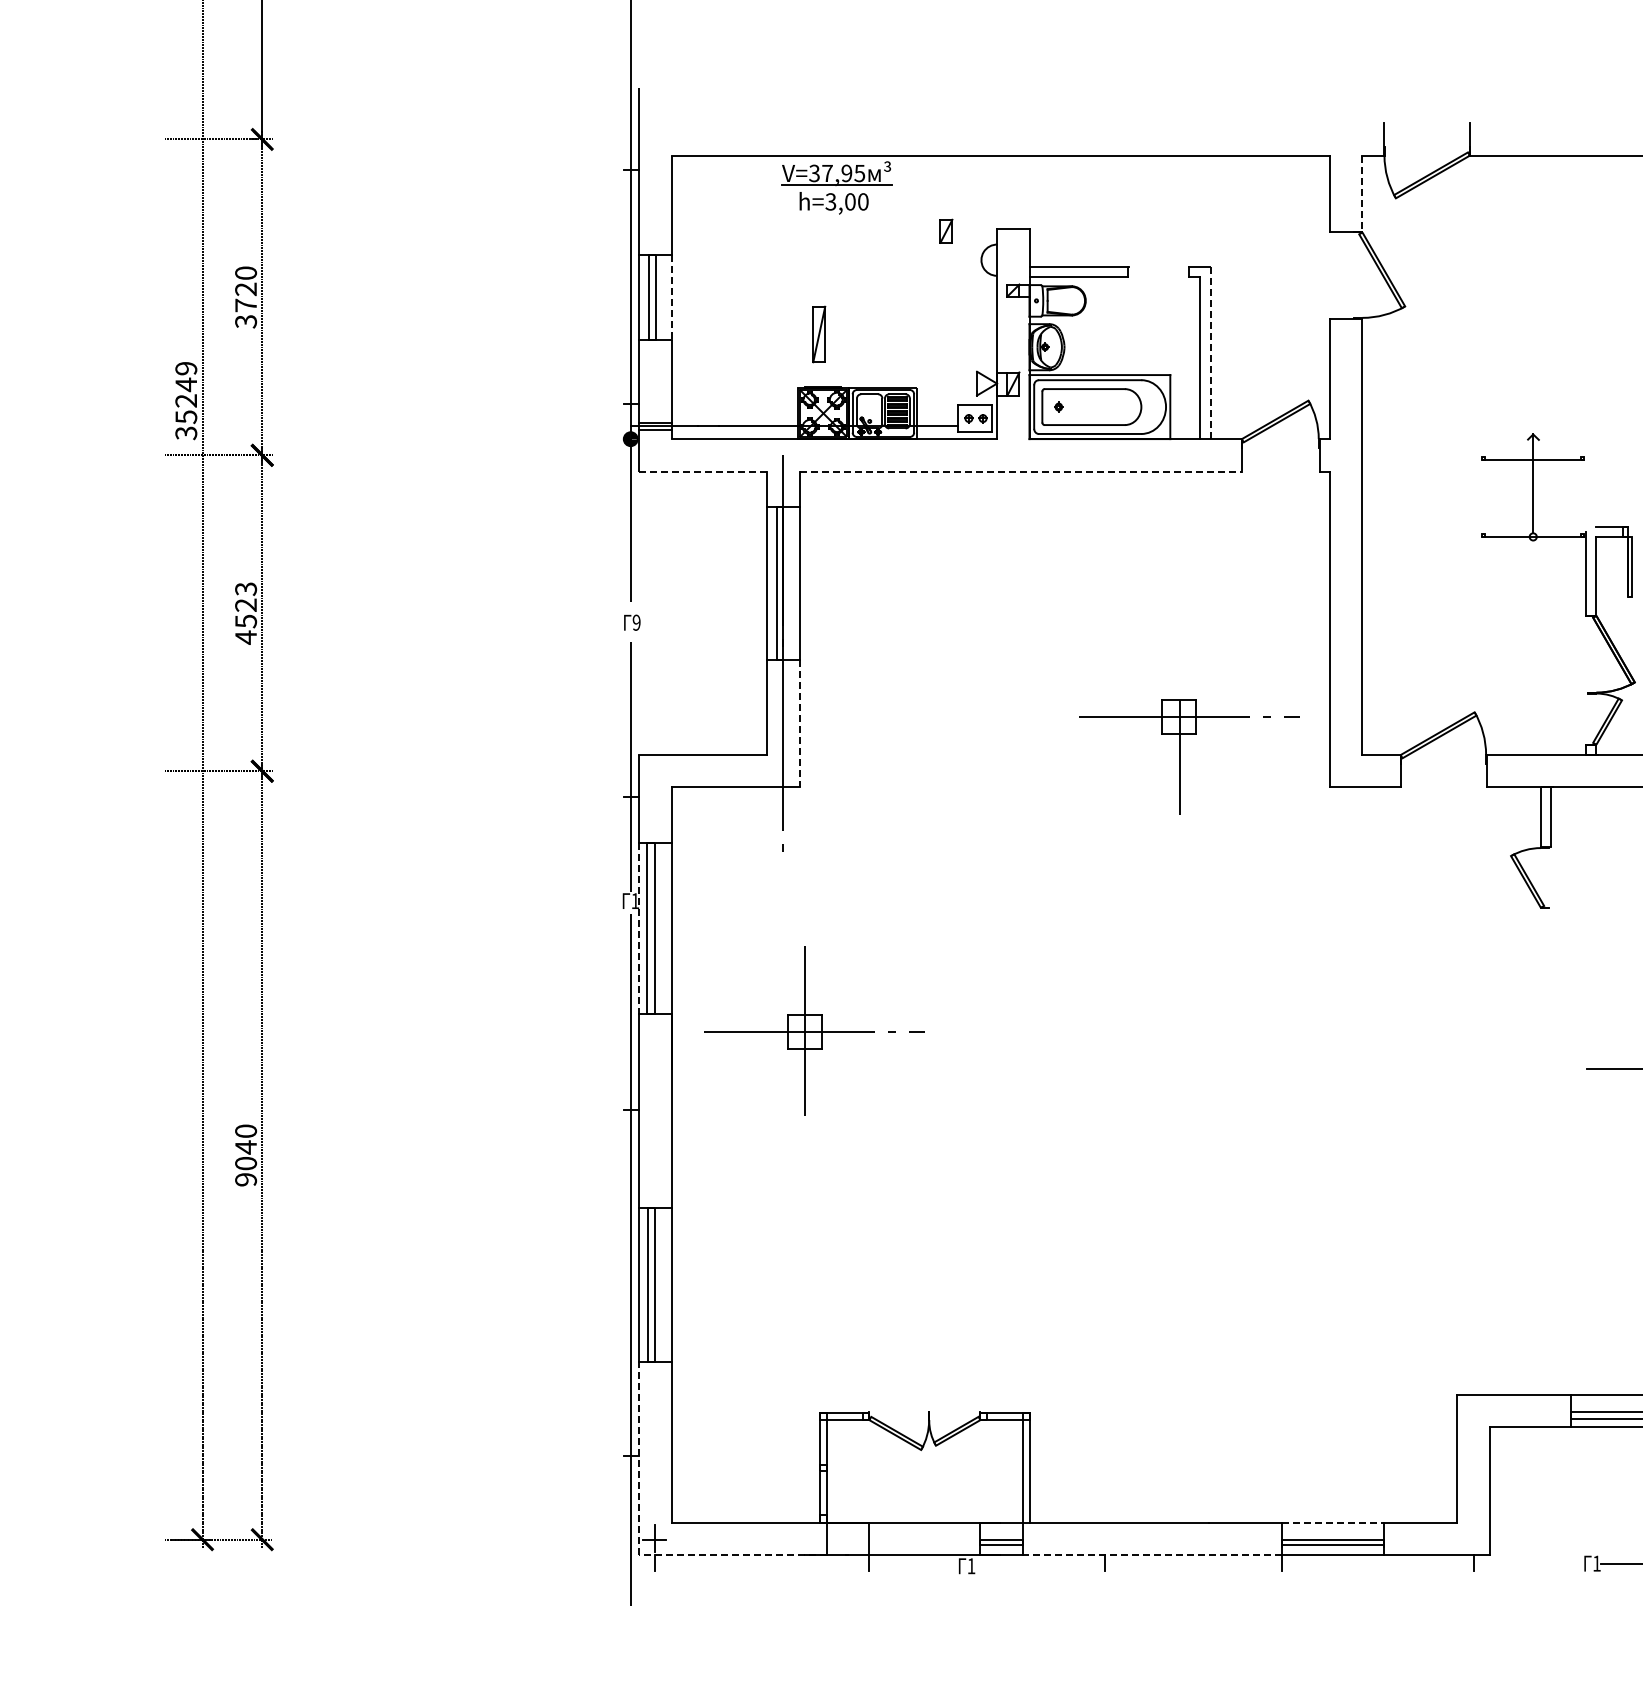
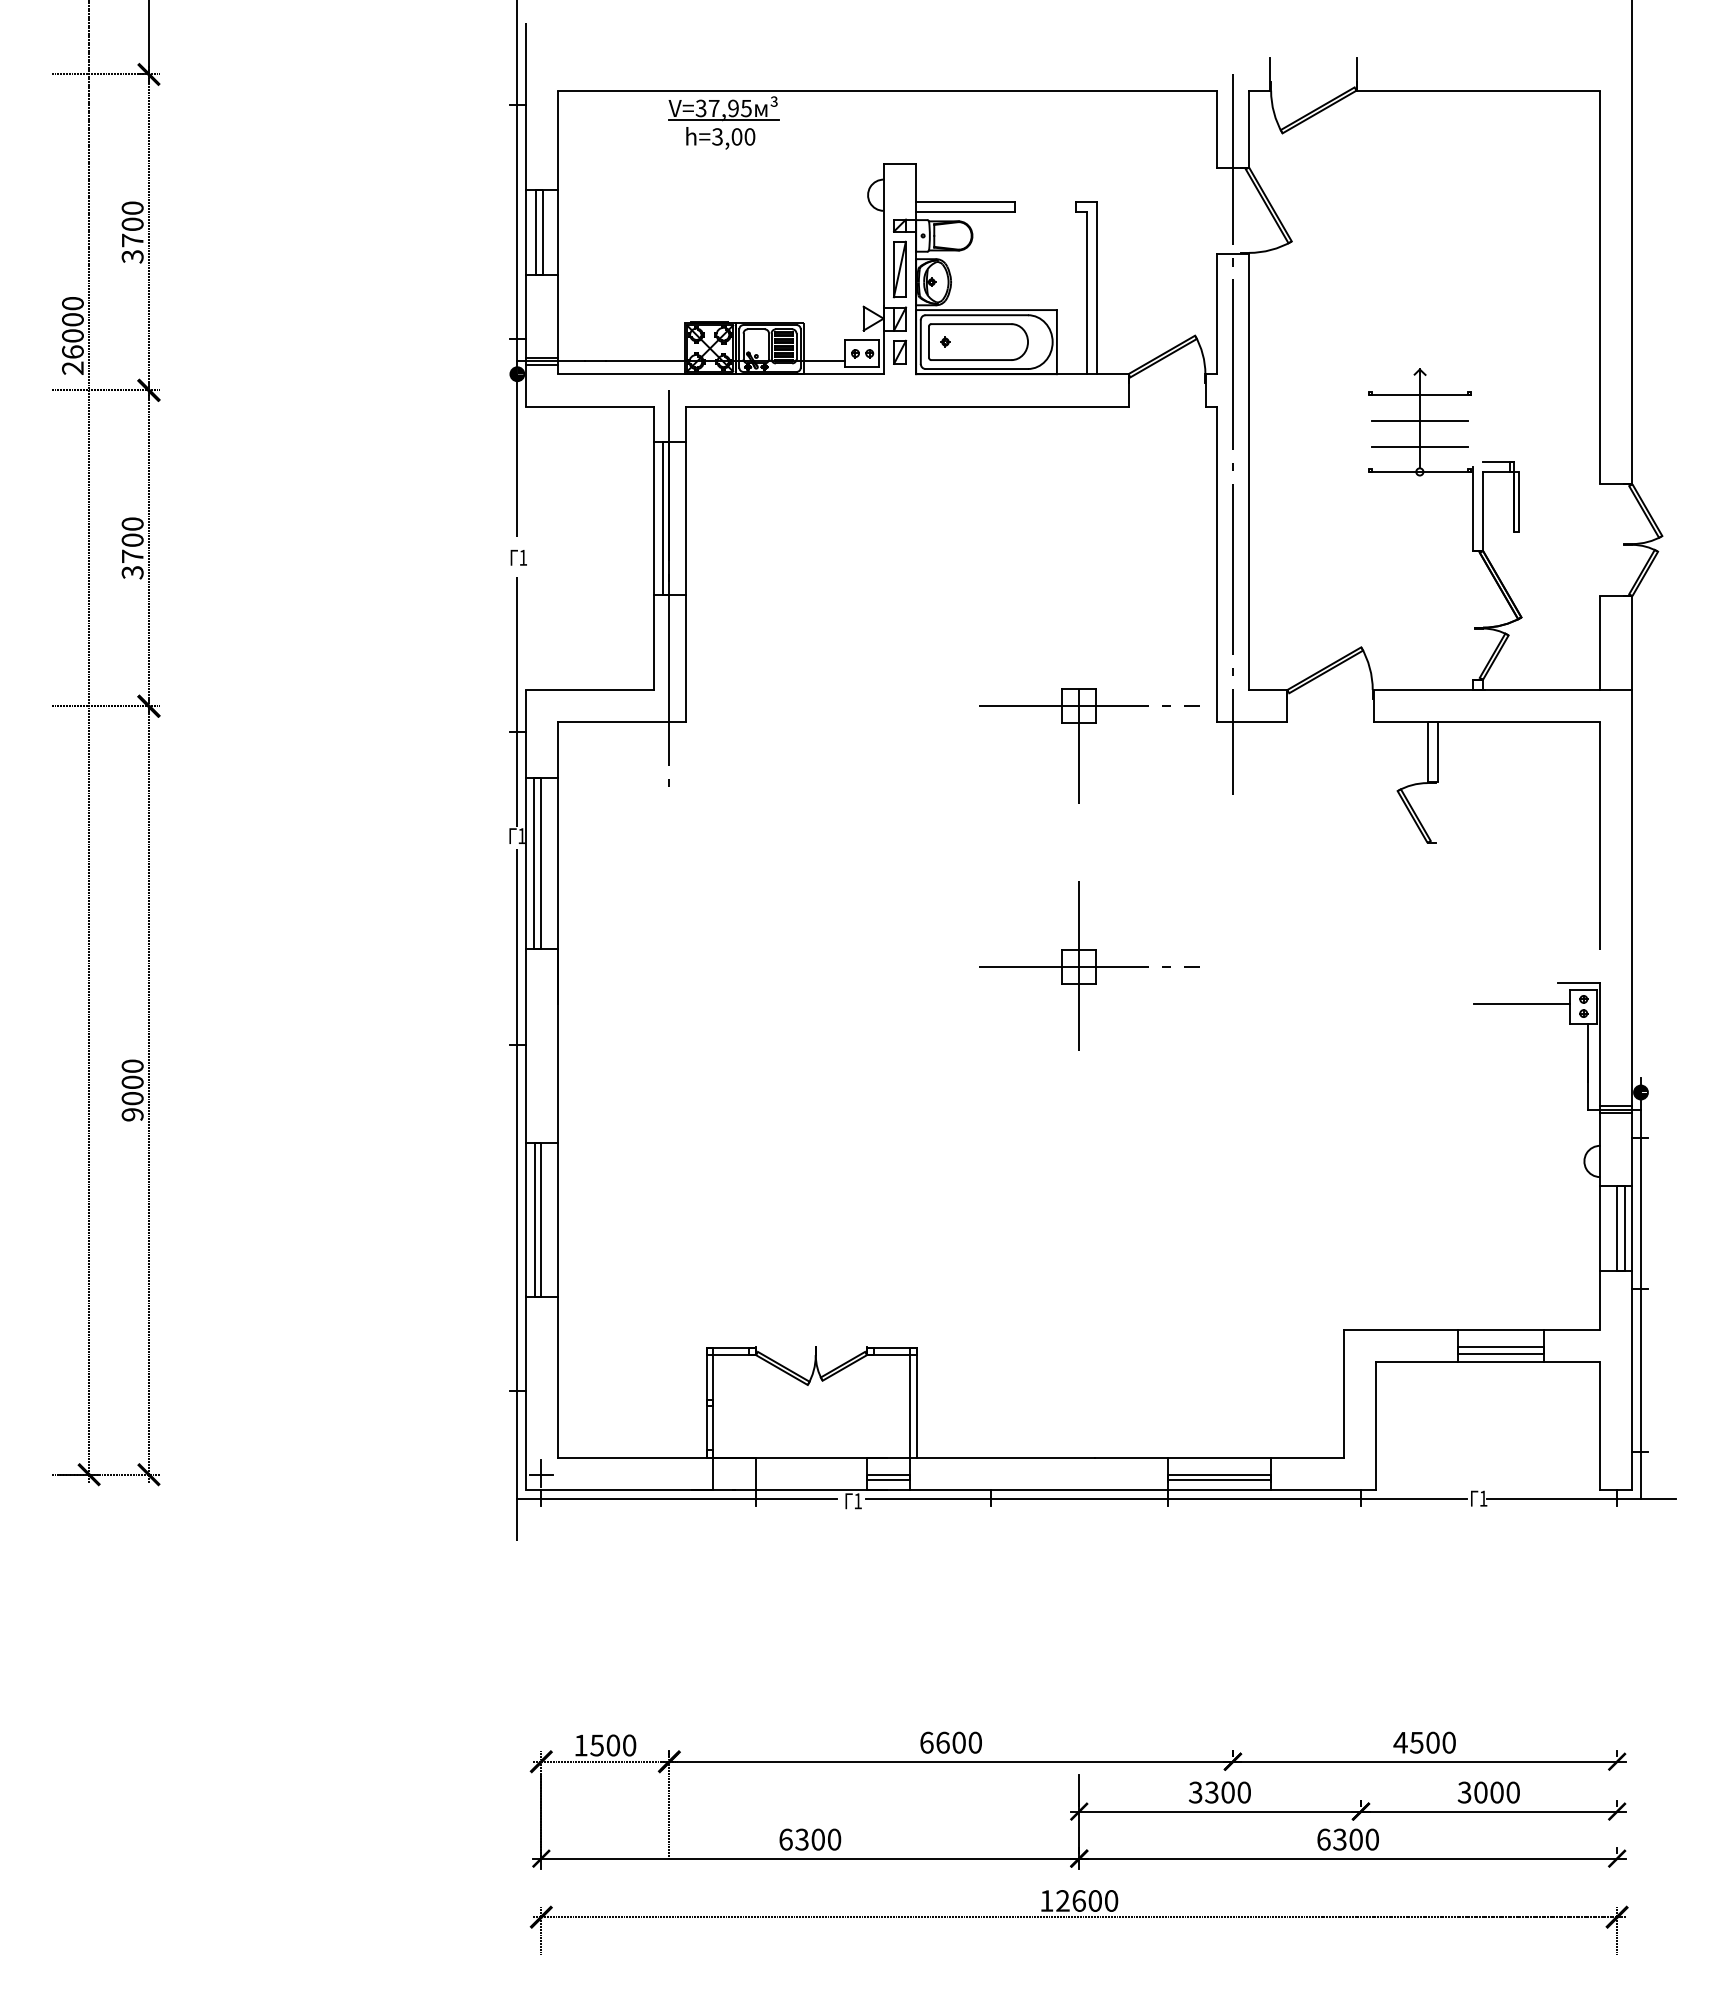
line: (1362, 194) -> (1249, 129), dashed -> solid
part: (946, 230) -> (900, 351), moved
text: (245, 289) -> (132, 224), 3720 -> 3700
line: (671, 297) -> (558, 232), dashed -> solid
part: (818, 334) -> (899, 269), moved
line: (1210, 352) -> (1097, 287), dashed -> solid
text: (185, 401) -> (72, 336), 35249 -> 26000
line: (703, 471) -> (590, 406), dashed -> solid
line: (1021, 471) -> (908, 406), dashed -> solid
line: (1532, 485) -> (1419, 420), added
line: (1345, 499) -> (1232, 434), added
line: (1532, 511) -> (1419, 446), added
text: (245, 613) -> (132, 548), 4523 -> 3700
text: (636, 622) -> (523, 557), 9 -> 1
line: (799, 723) -> (686, 658), dashed -> solid
part: (1179, 756) -> (1079, 745), moved
line: (638, 928) -> (525, 863), dashed -> solid
part: (814, 1030) -> (1089, 965), moved
text: (245, 1147) -> (132, 1082), 9040 -> 9000
line: (1332, 1522) -> (1219, 1457), dashed -> solid
line: (638, 1552) -> (525, 1487), dashed -> solid
line: (1151, 1555) -> (1038, 1490), dashed -> solid
line: (790, 1563) -> (677, 1498), added
line: (1279, 1563) -> (1166, 1498), added

